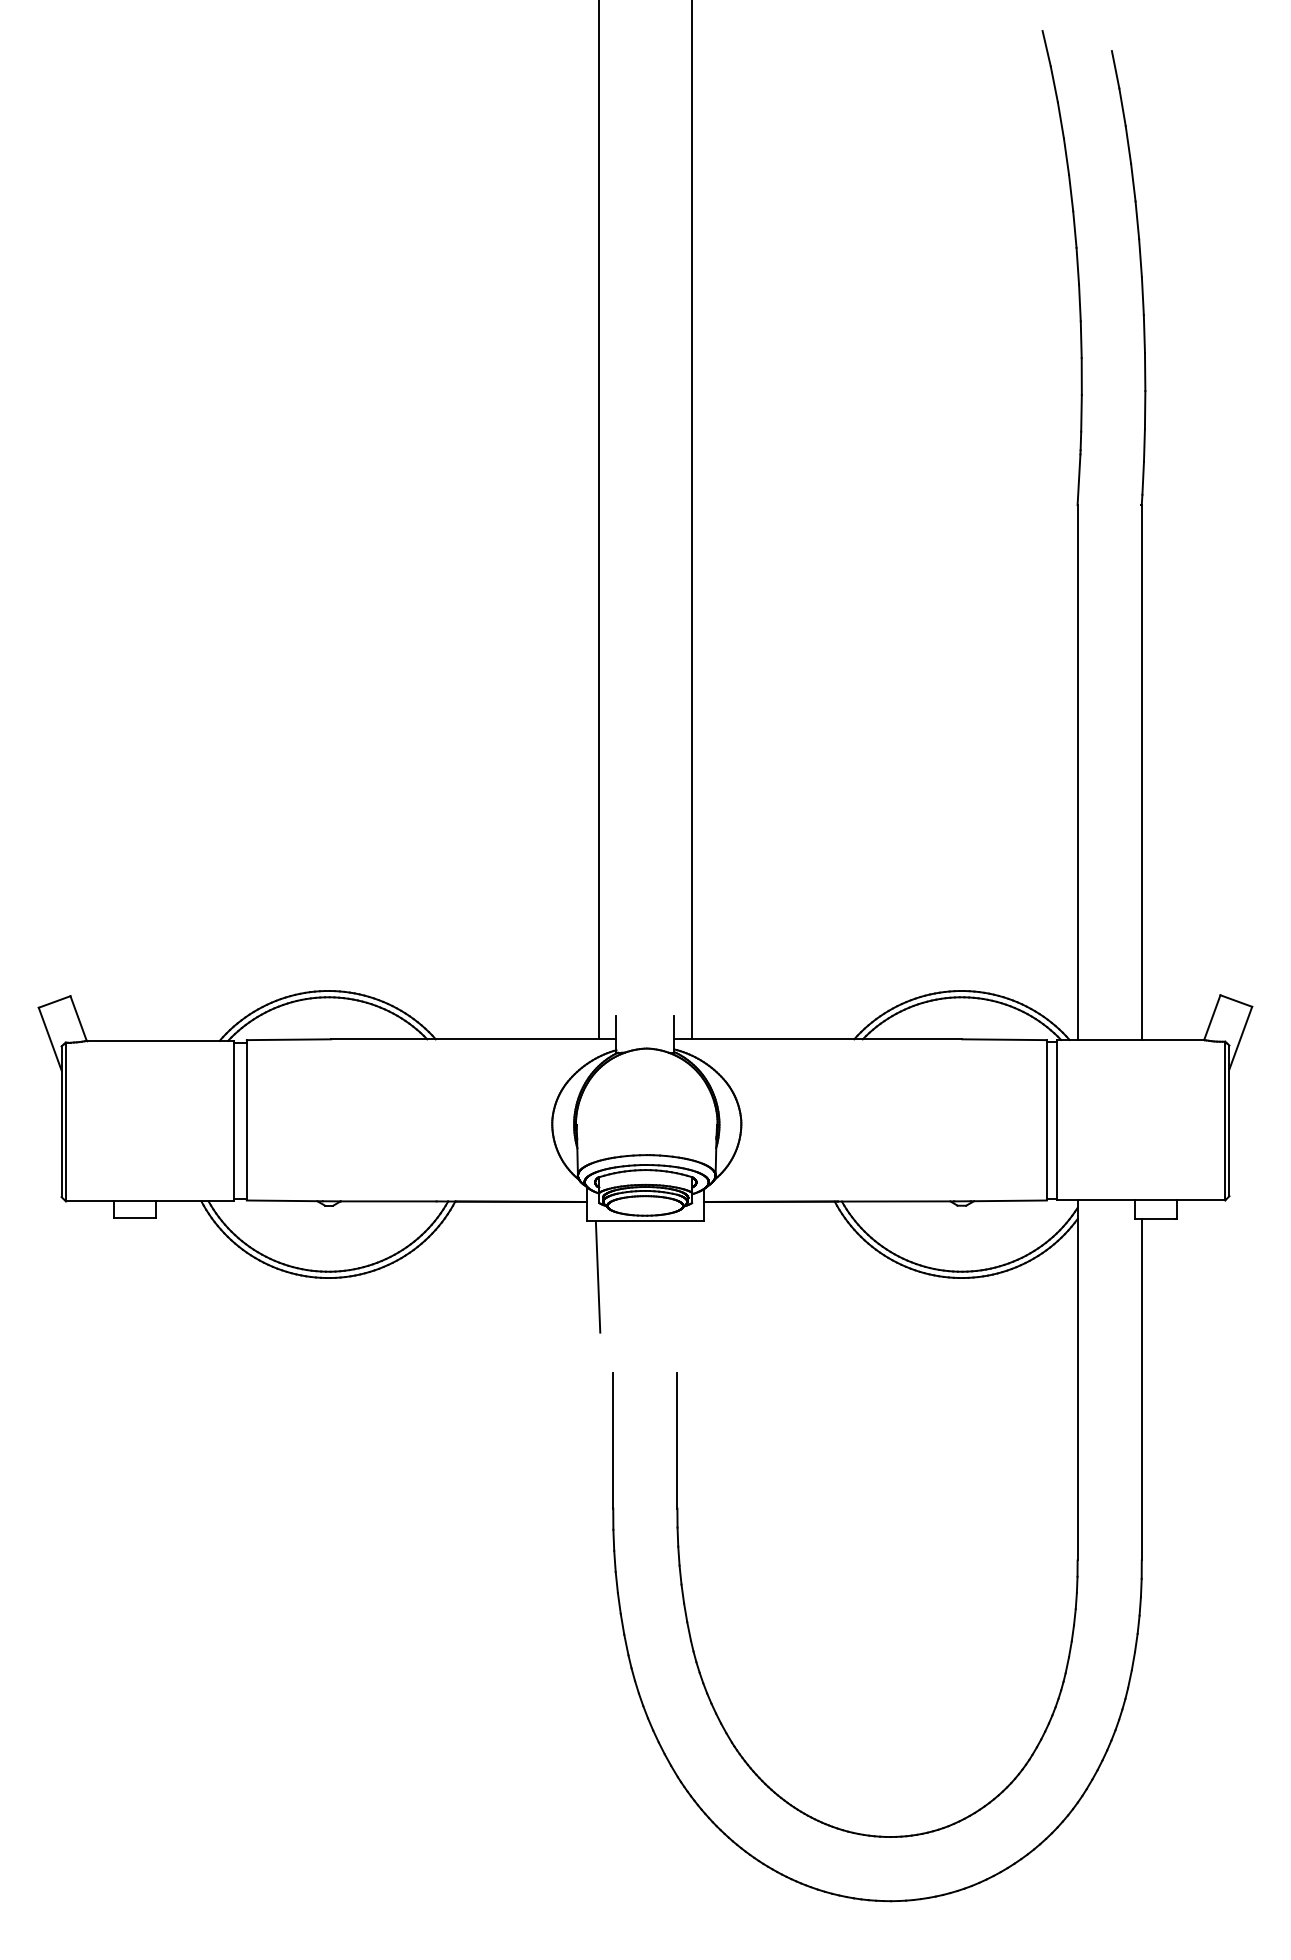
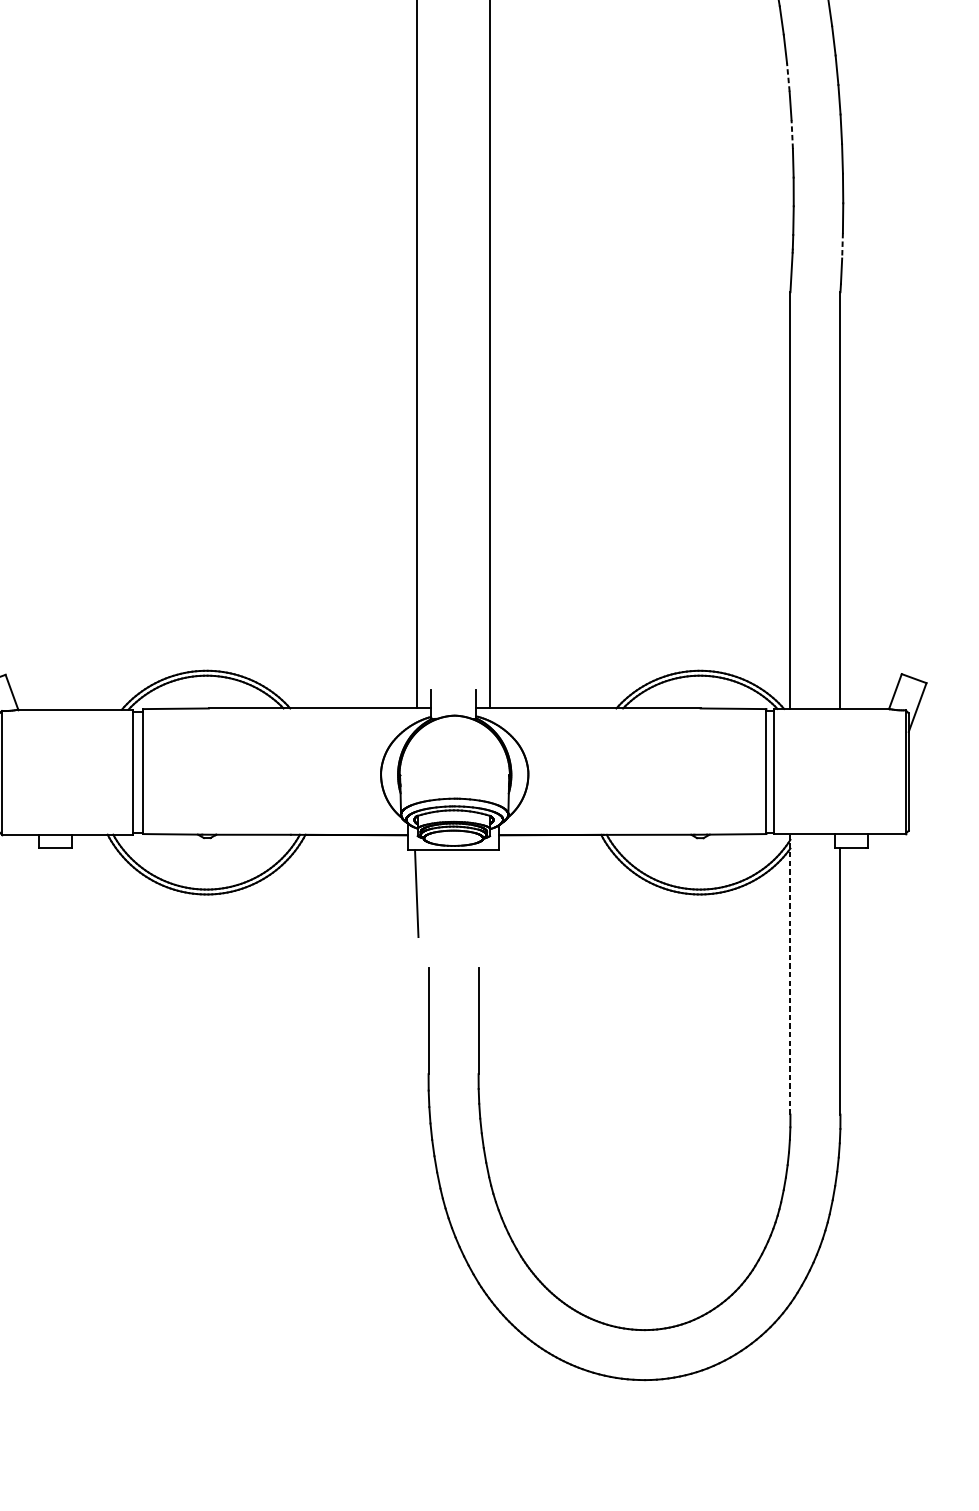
line: (1074, 229) -> (788, 77), solid -> dashed
line: (1079, 302) -> (791, 134), solid -> dashed
line: (1144, 446) -> (842, 246), solid -> dashed
line: (1077, 1379) -> (790, 973), solid -> dashed

